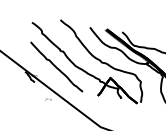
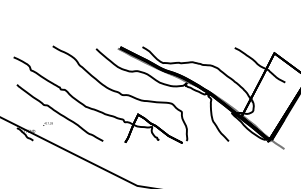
text: (48, 99) -> (47, 123), moved

